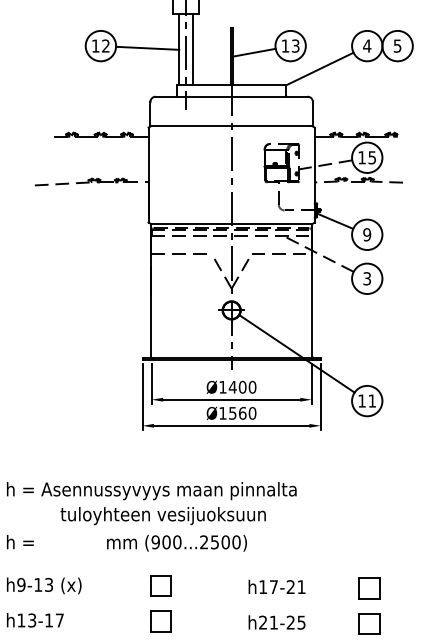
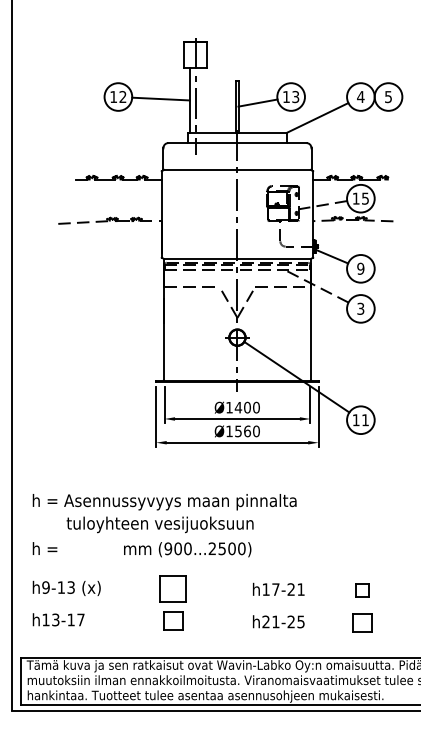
line: (192, 49) -> (201, 100), removed
text: (162, 515) -> (159, 524), moved
part: (161, 585) -> (173, 588), size x1.4
part: (369, 588) -> (362, 590), size x0.7

